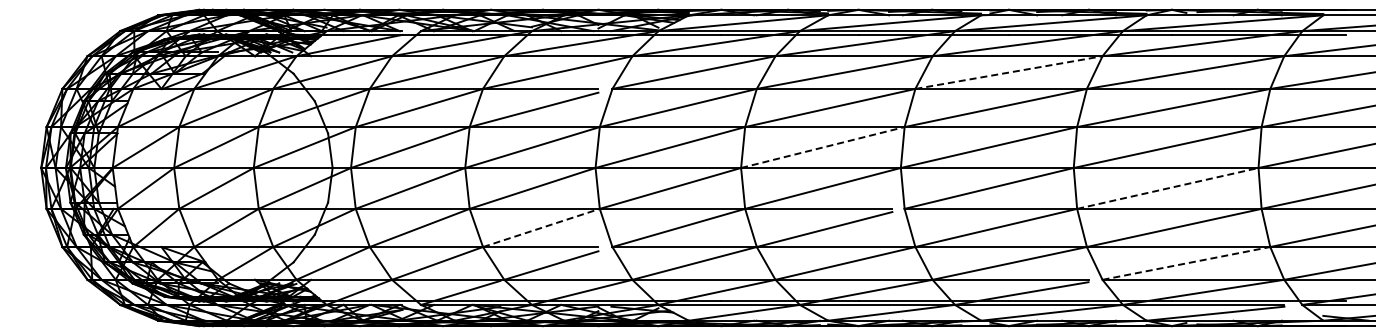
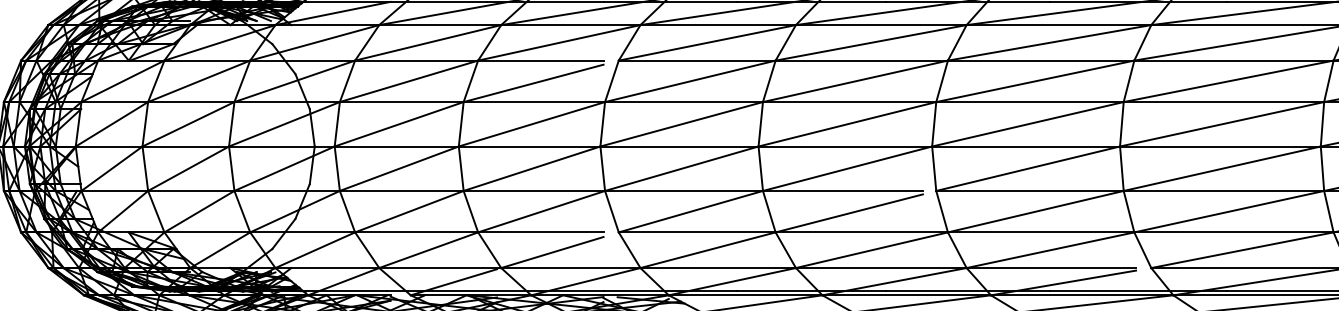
line: (1008, 72) -> (1049, 42), dashed -> solid
line: (823, 147) -> (848, 124), dashed -> solid
line: (1167, 188) -> (1221, 168), dashed -> solid
line: (541, 227) -> (541, 211), dashed -> solid
line: (1186, 263) -> (1242, 250), dashed -> solid

